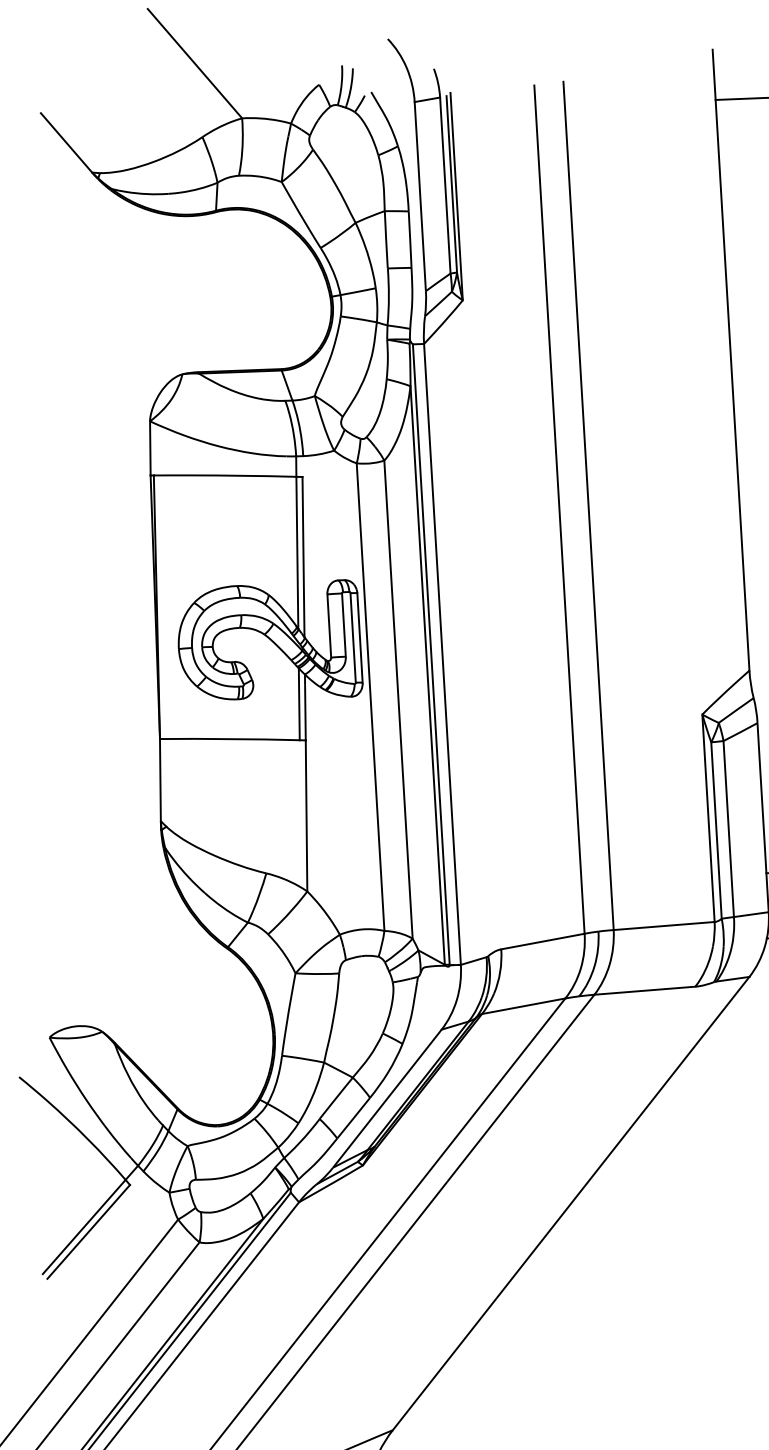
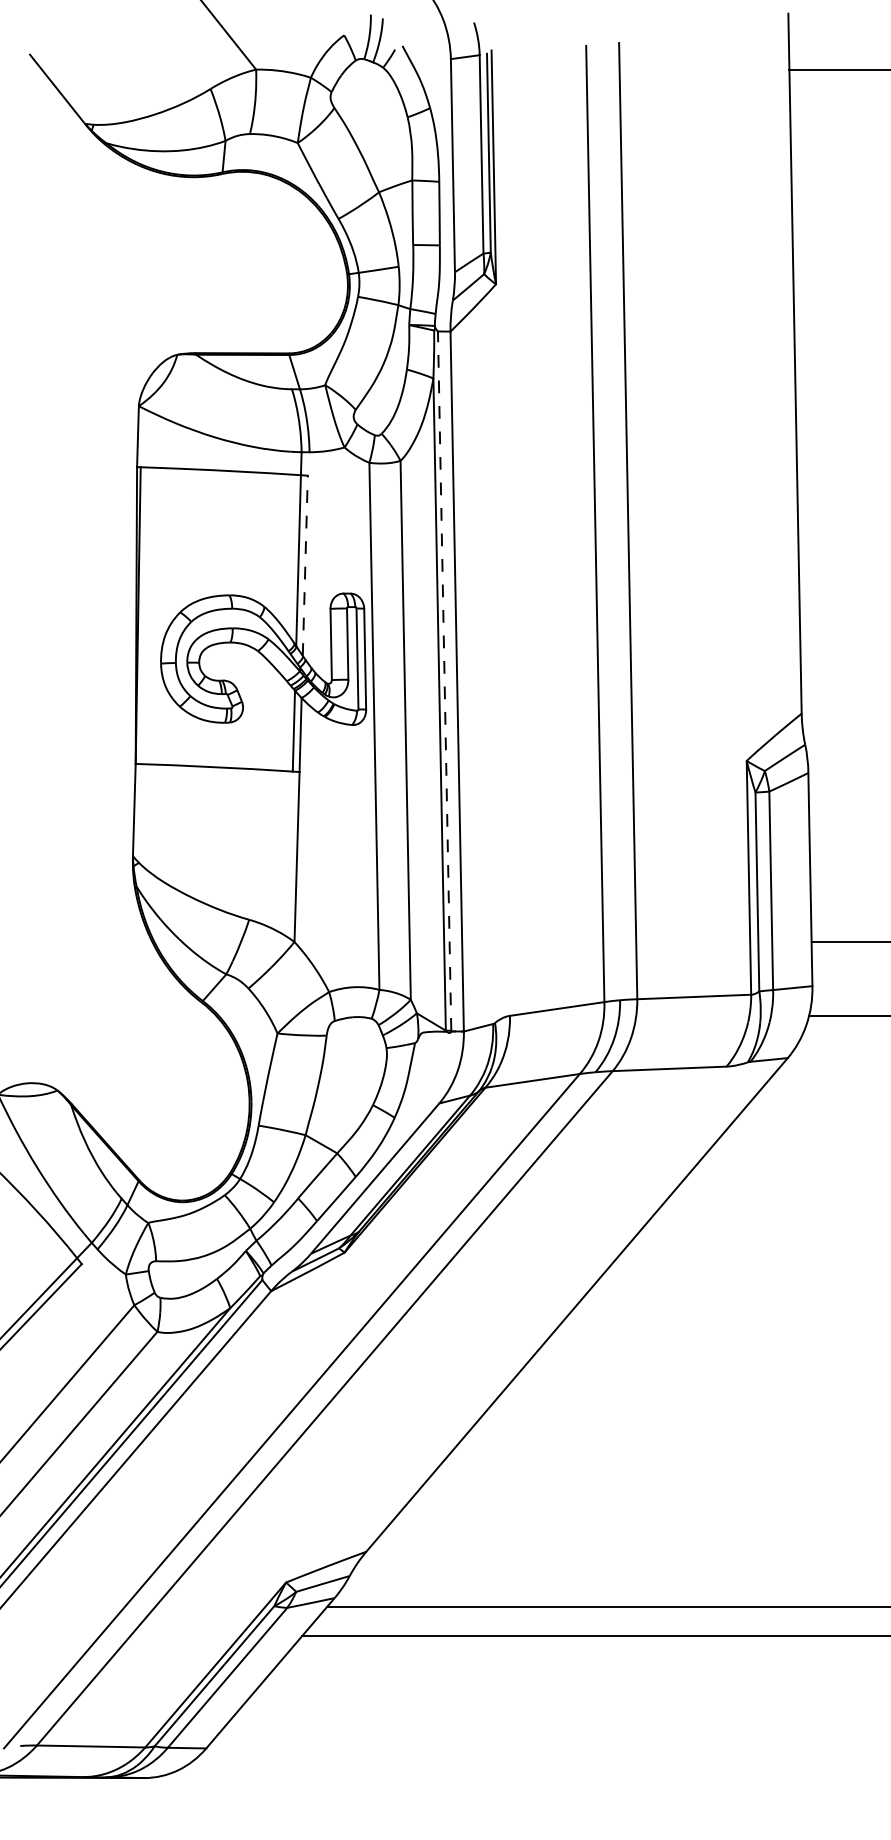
line: (303, 556) -> (305, 565), solid -> dashed
line: (431, 654) -> (444, 681), solid -> dashed

